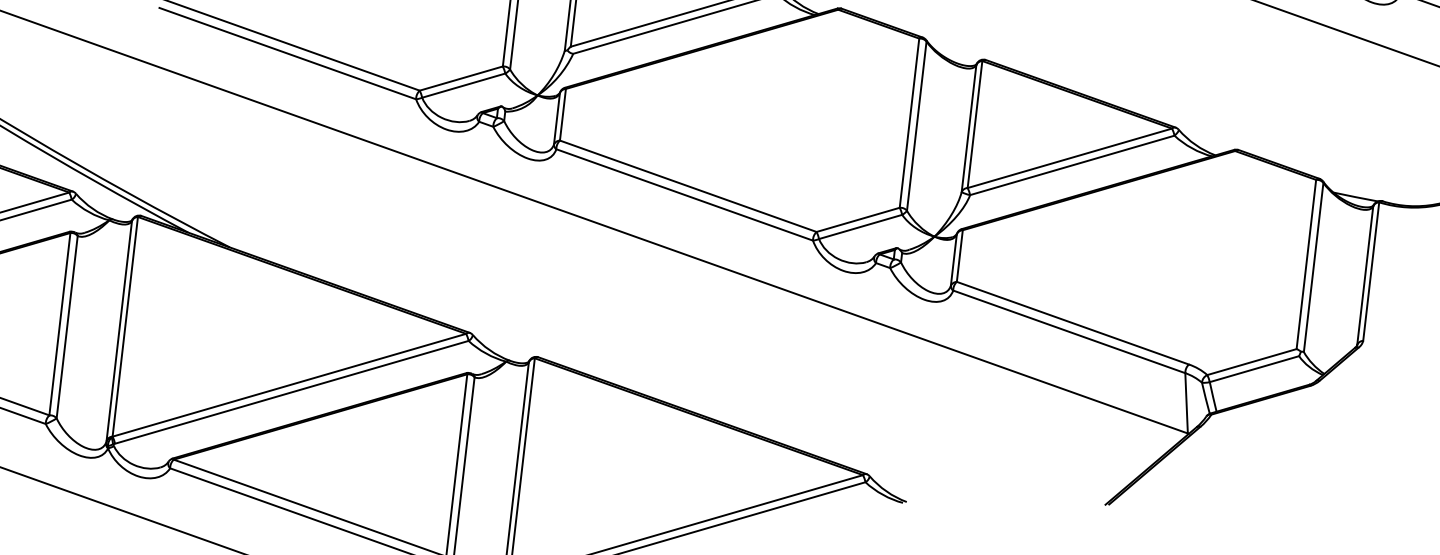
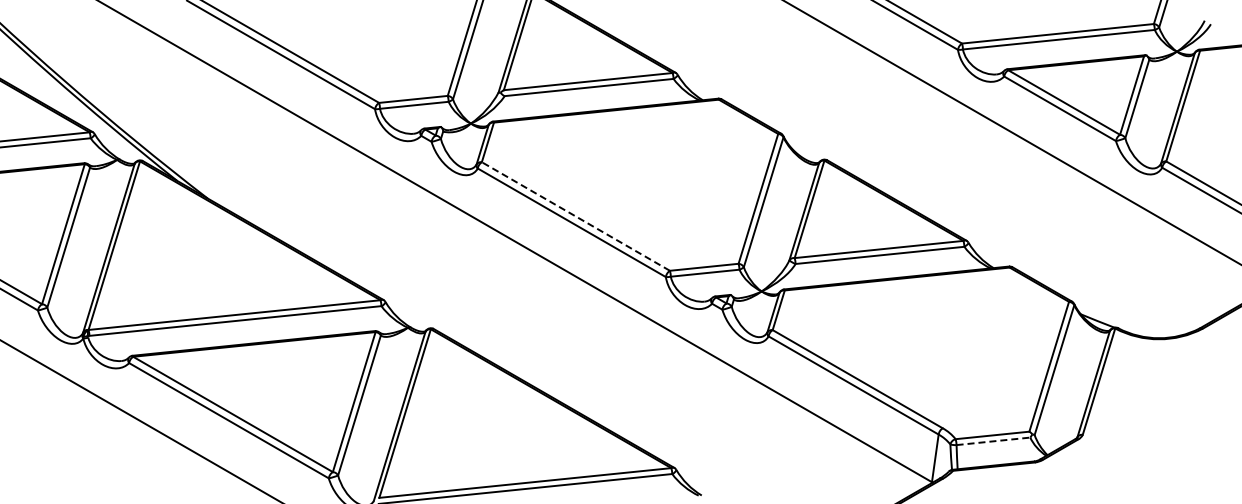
line: (687, 186) -> (575, 216), solid -> dashed
line: (1254, 369) -> (993, 441), solid -> dashed

